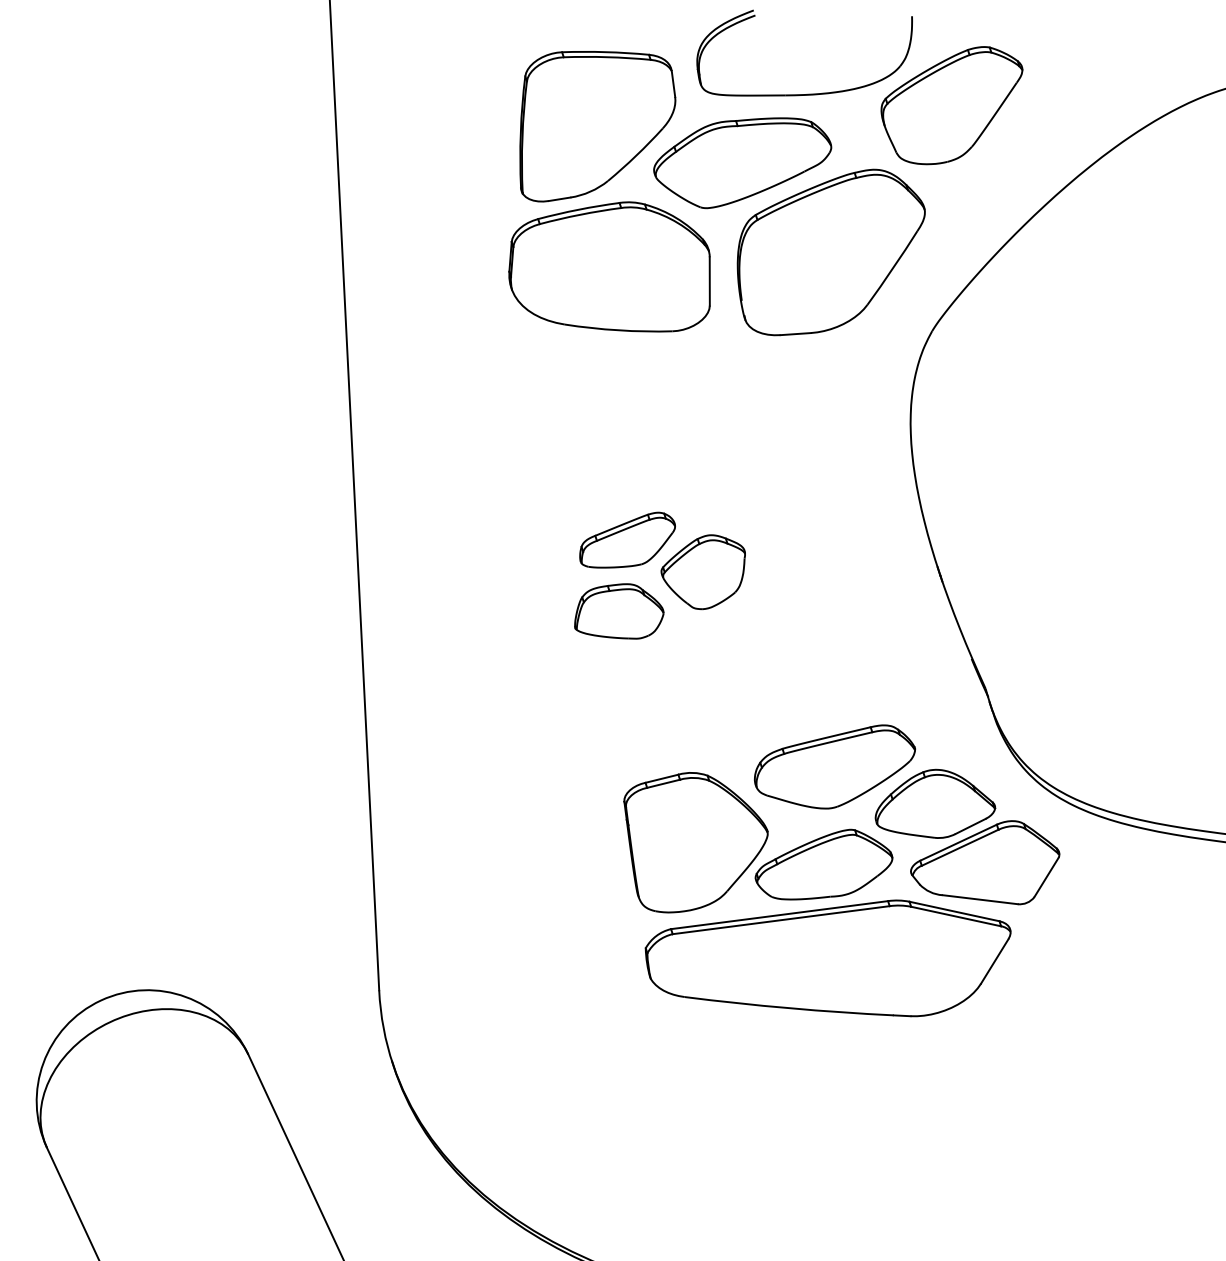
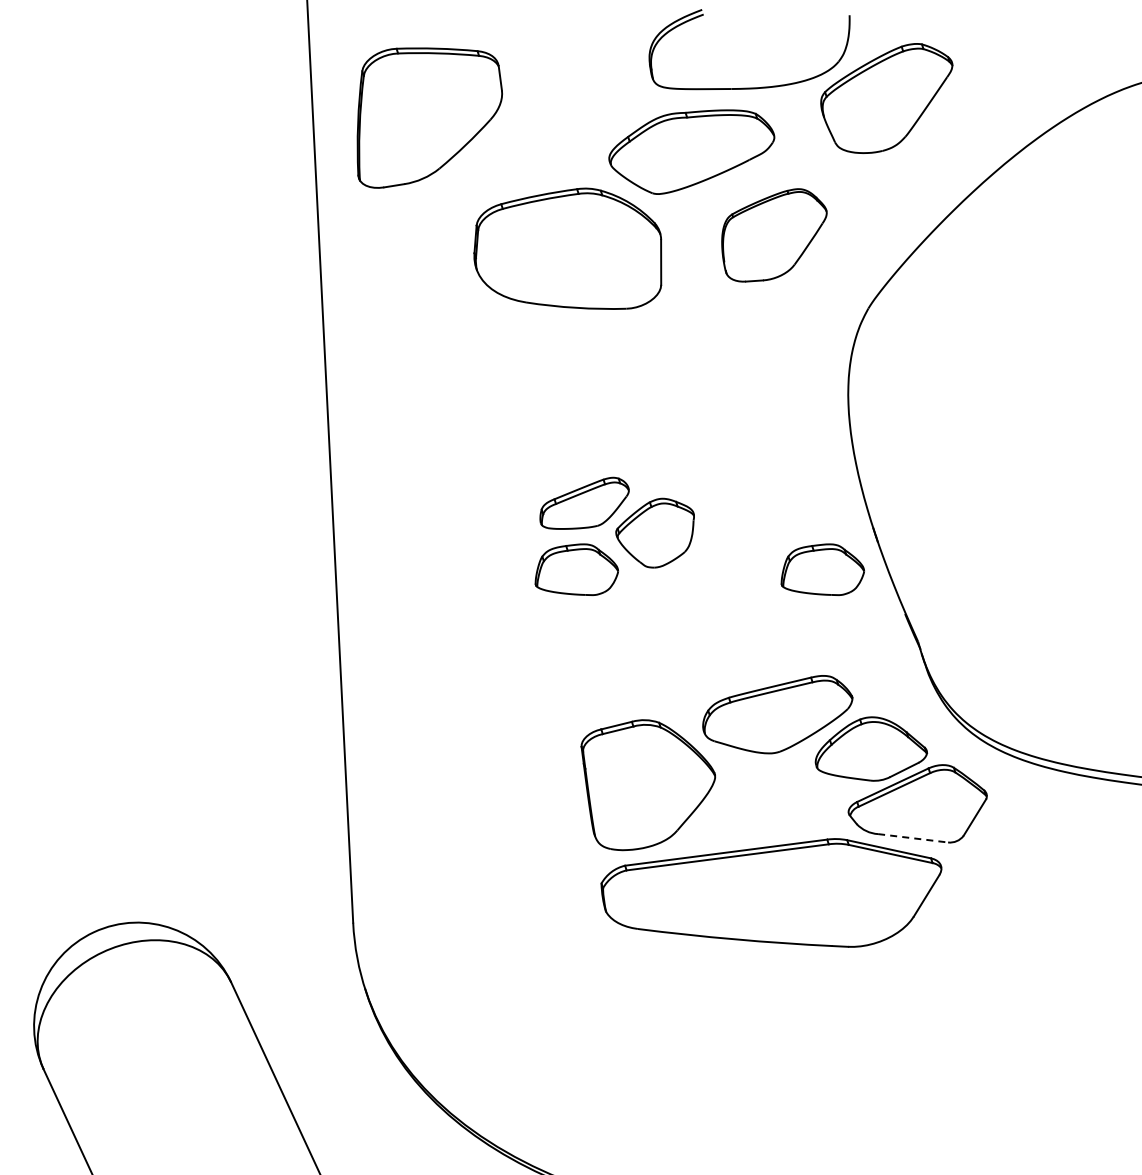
part: (597, 126) -> (429, 117), moved
part: (831, 252) -> (774, 235), size x0.6
part: (882, 611) -> (822, 569), added
part: (823, 864) -> (767, 805), removed
line: (980, 899) -> (913, 838), solid -> dashed

